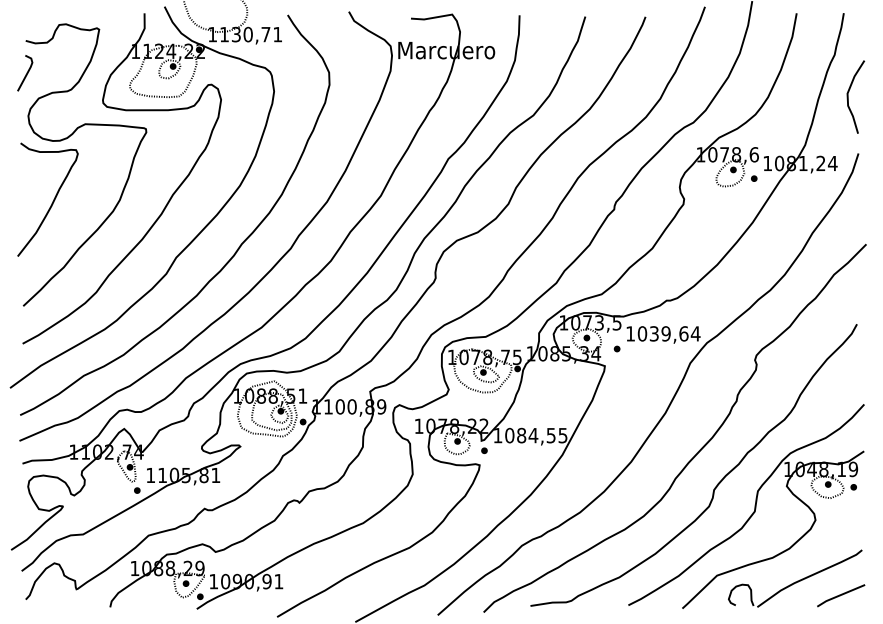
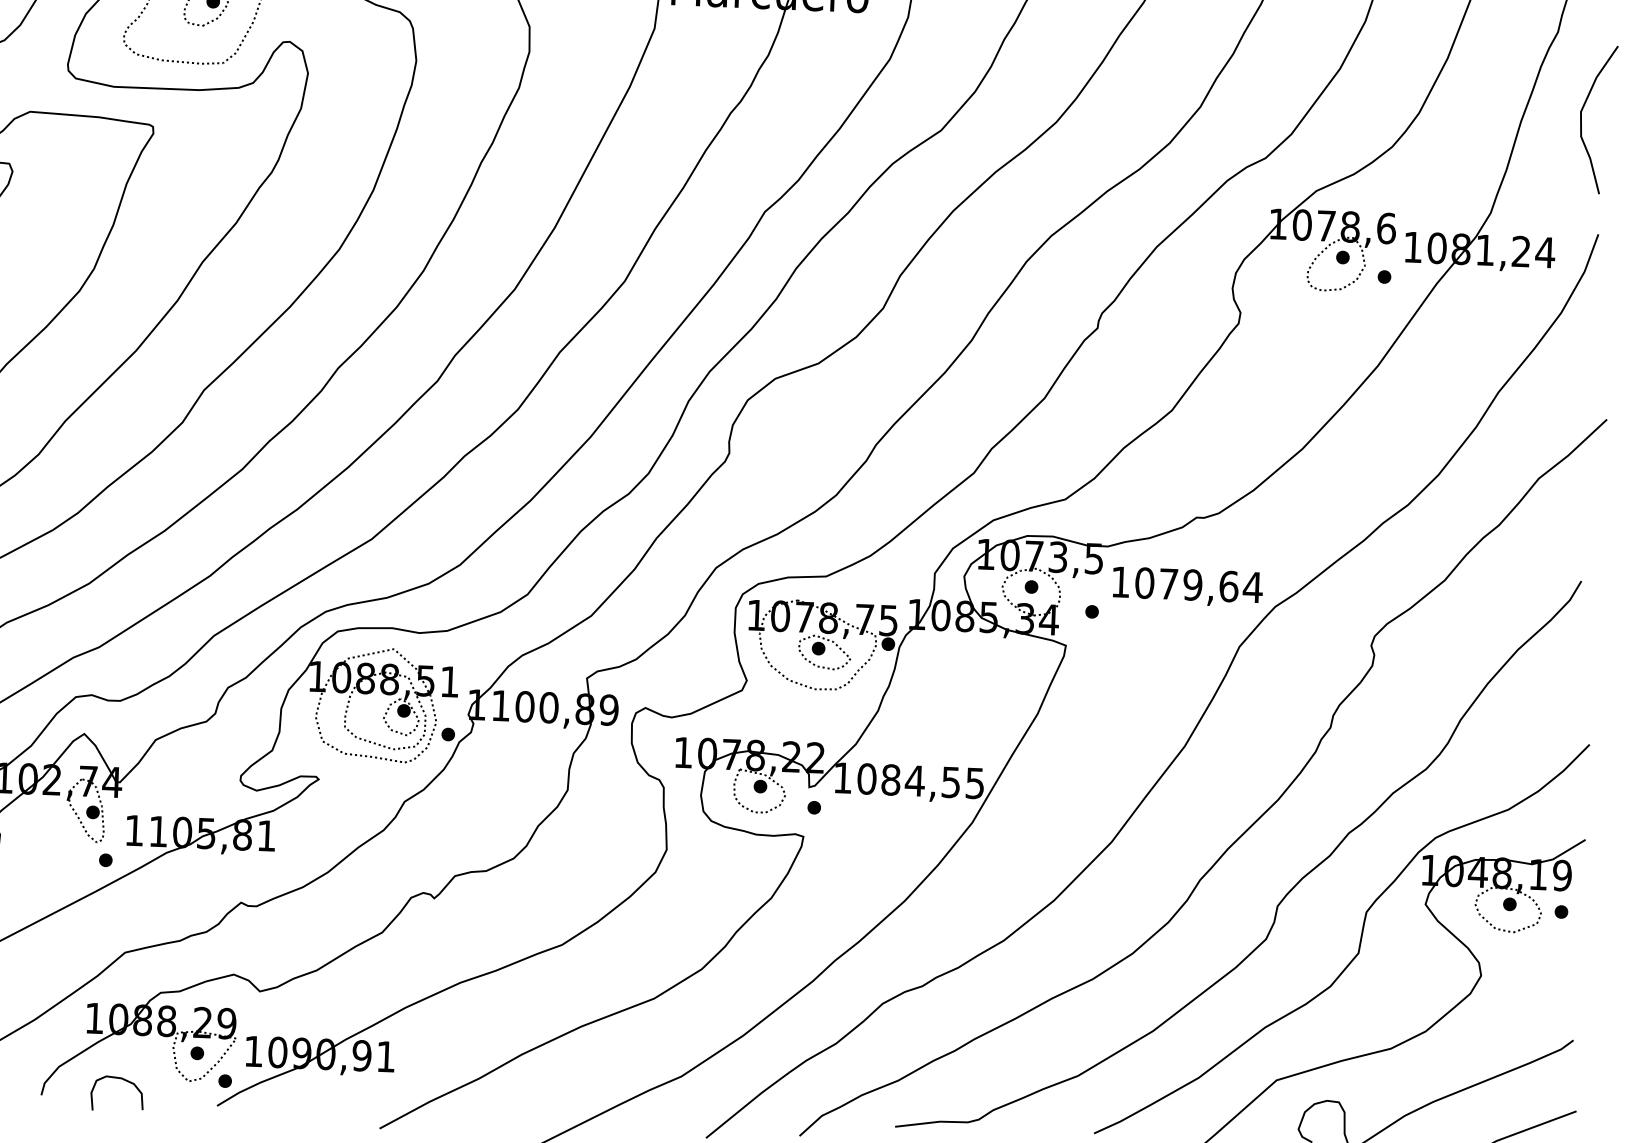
text: (653, 333) -> (1167, 583), 1039,64 -> 1079,64
curve: (147, 598) -> (117, 1080), added

